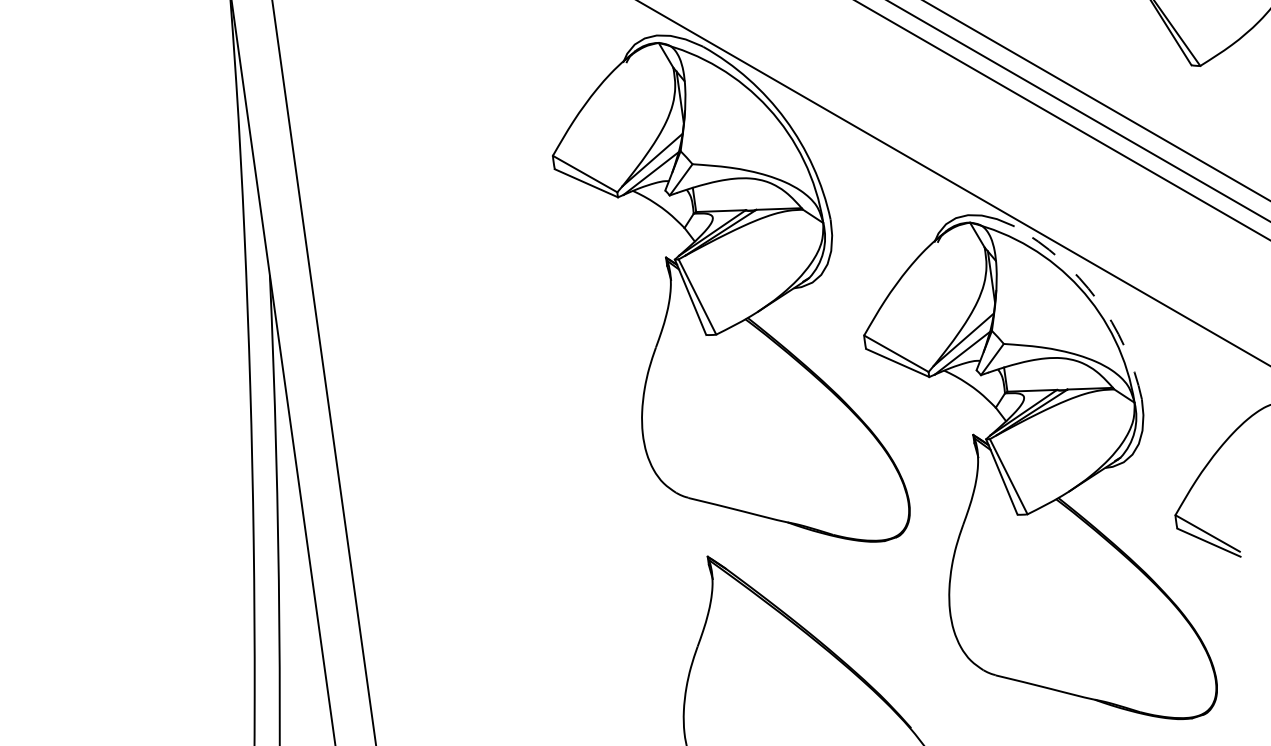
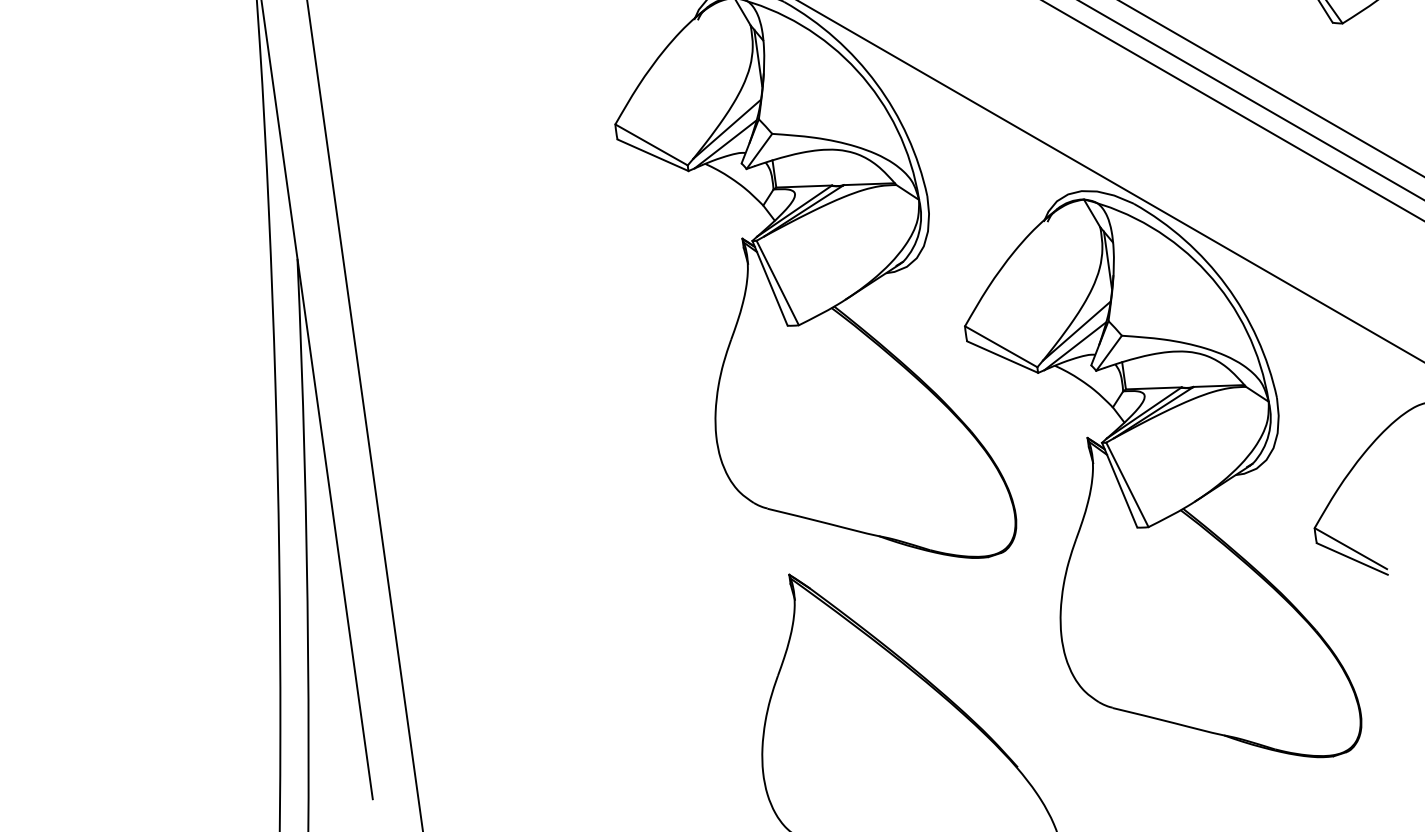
arc: (1096, 299) -> (1225, 285), dashed -> solid

